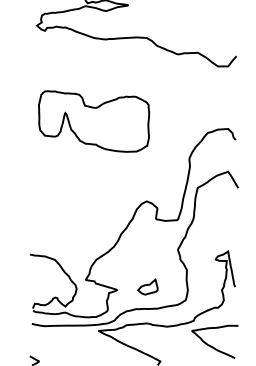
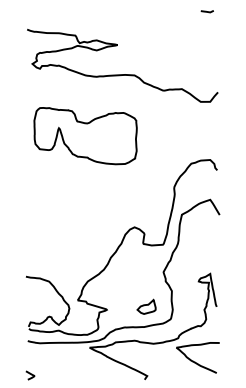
part: (93, 121) -> (85, 136), moved
part: (147, 286) -> (146, 306), moved

